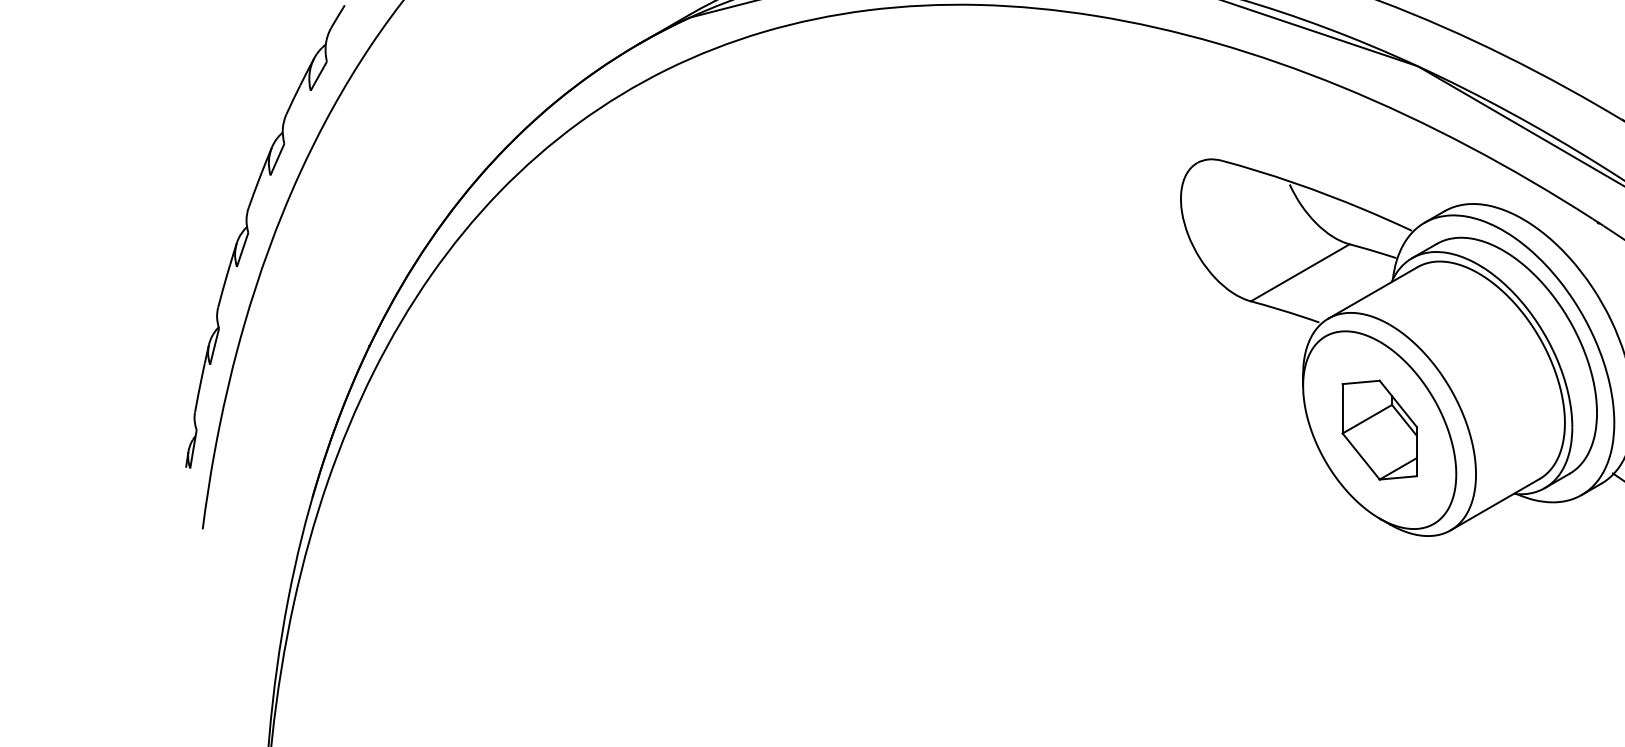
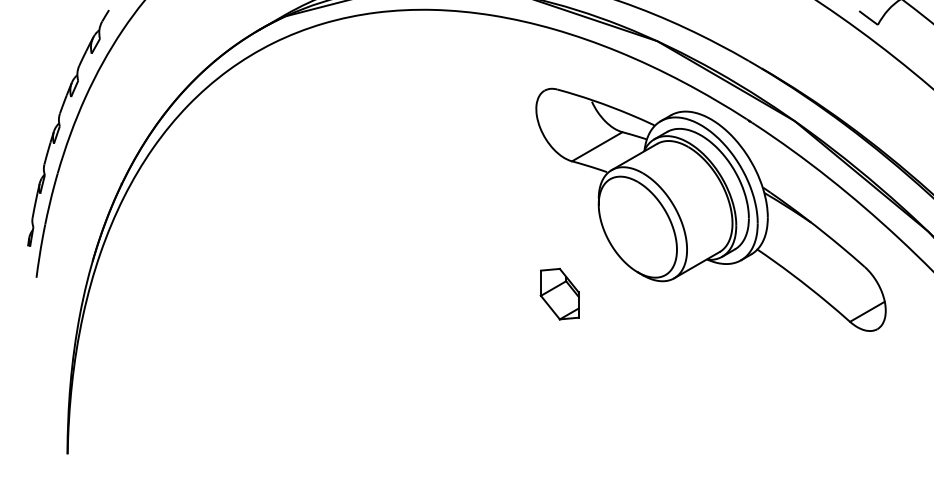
part: (1378, 428) -> (559, 293), moved

